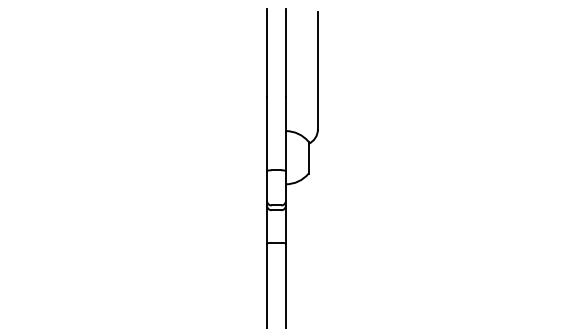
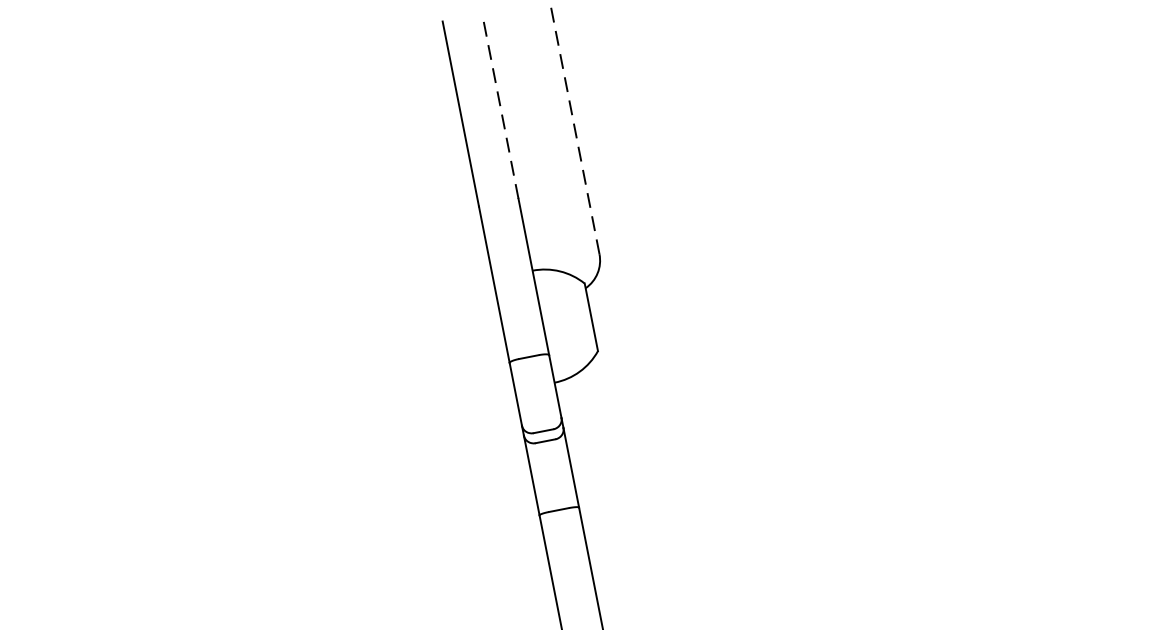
line: (285, 53) -> (499, 107), solid -> dashed
line: (317, 70) -> (574, 130), solid -> dashed

